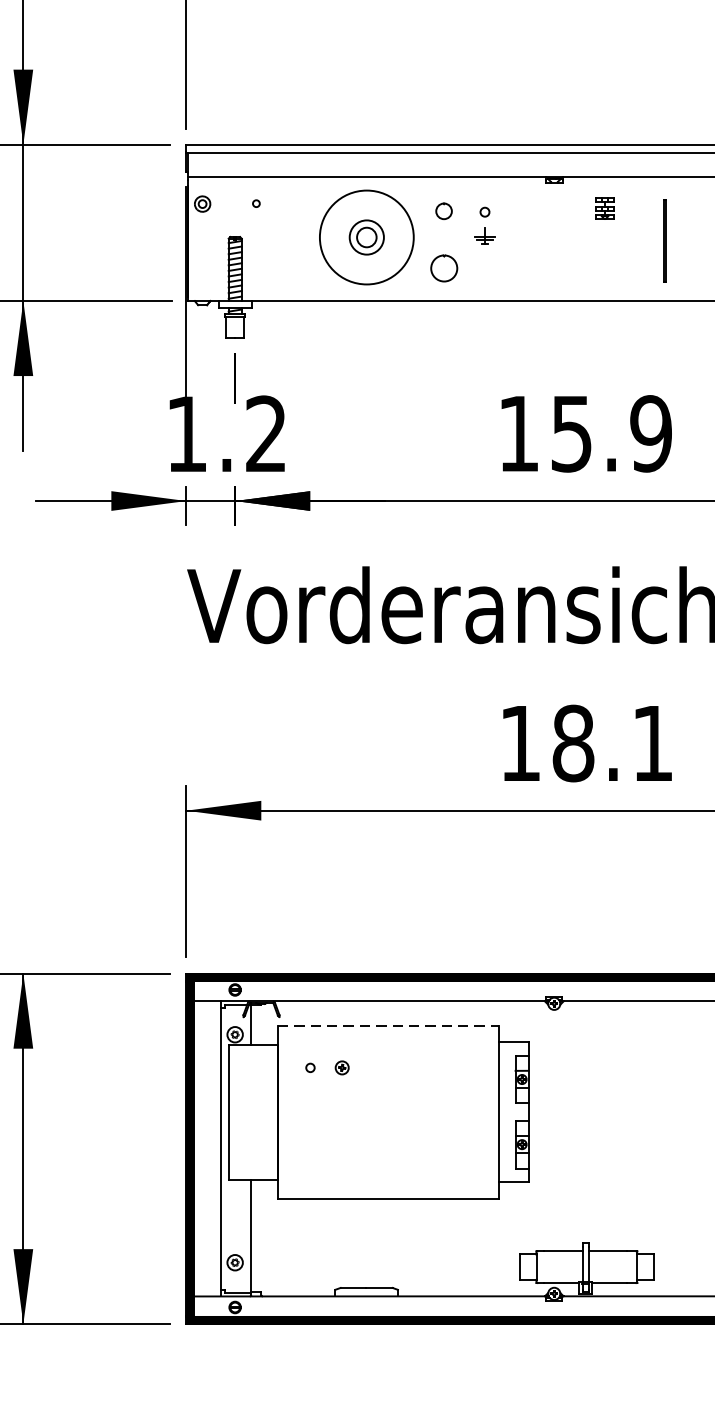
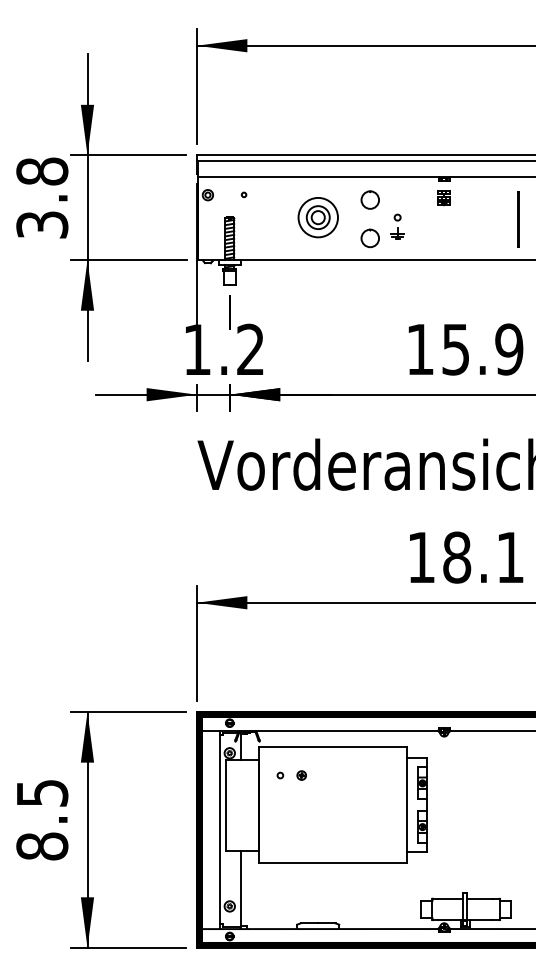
part: (603, 209) -> (443, 198), moved
part: (443, 210) -> (369, 199), size x1.67
part: (484, 225) -> (397, 226), moved
circle: (365, 237) -> (317, 217), size x0.62
line: (389, 1026) -> (333, 747), dashed -> solid

